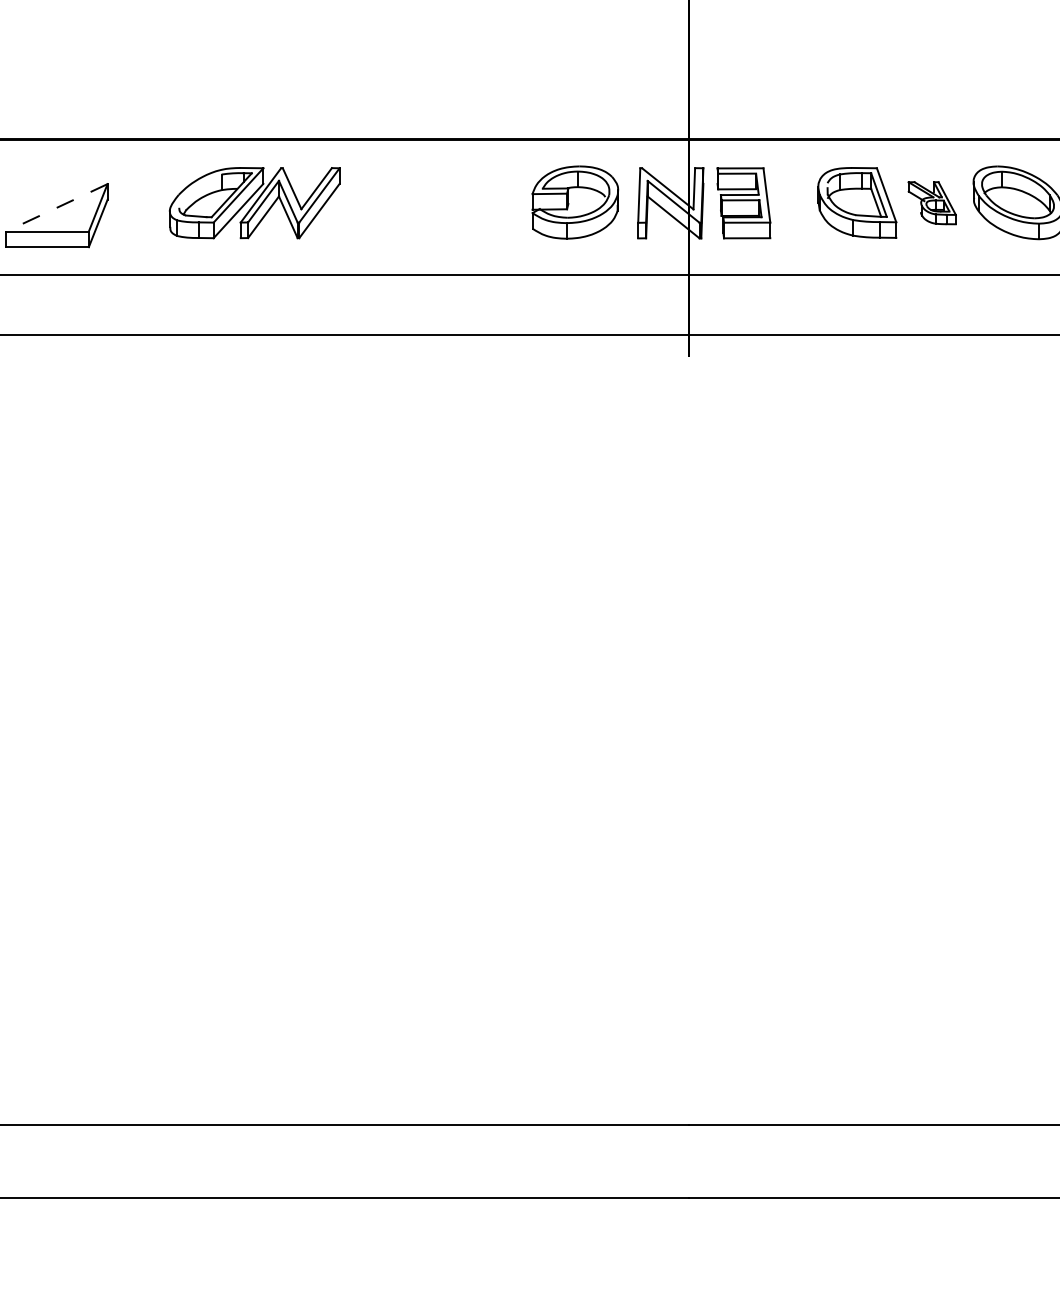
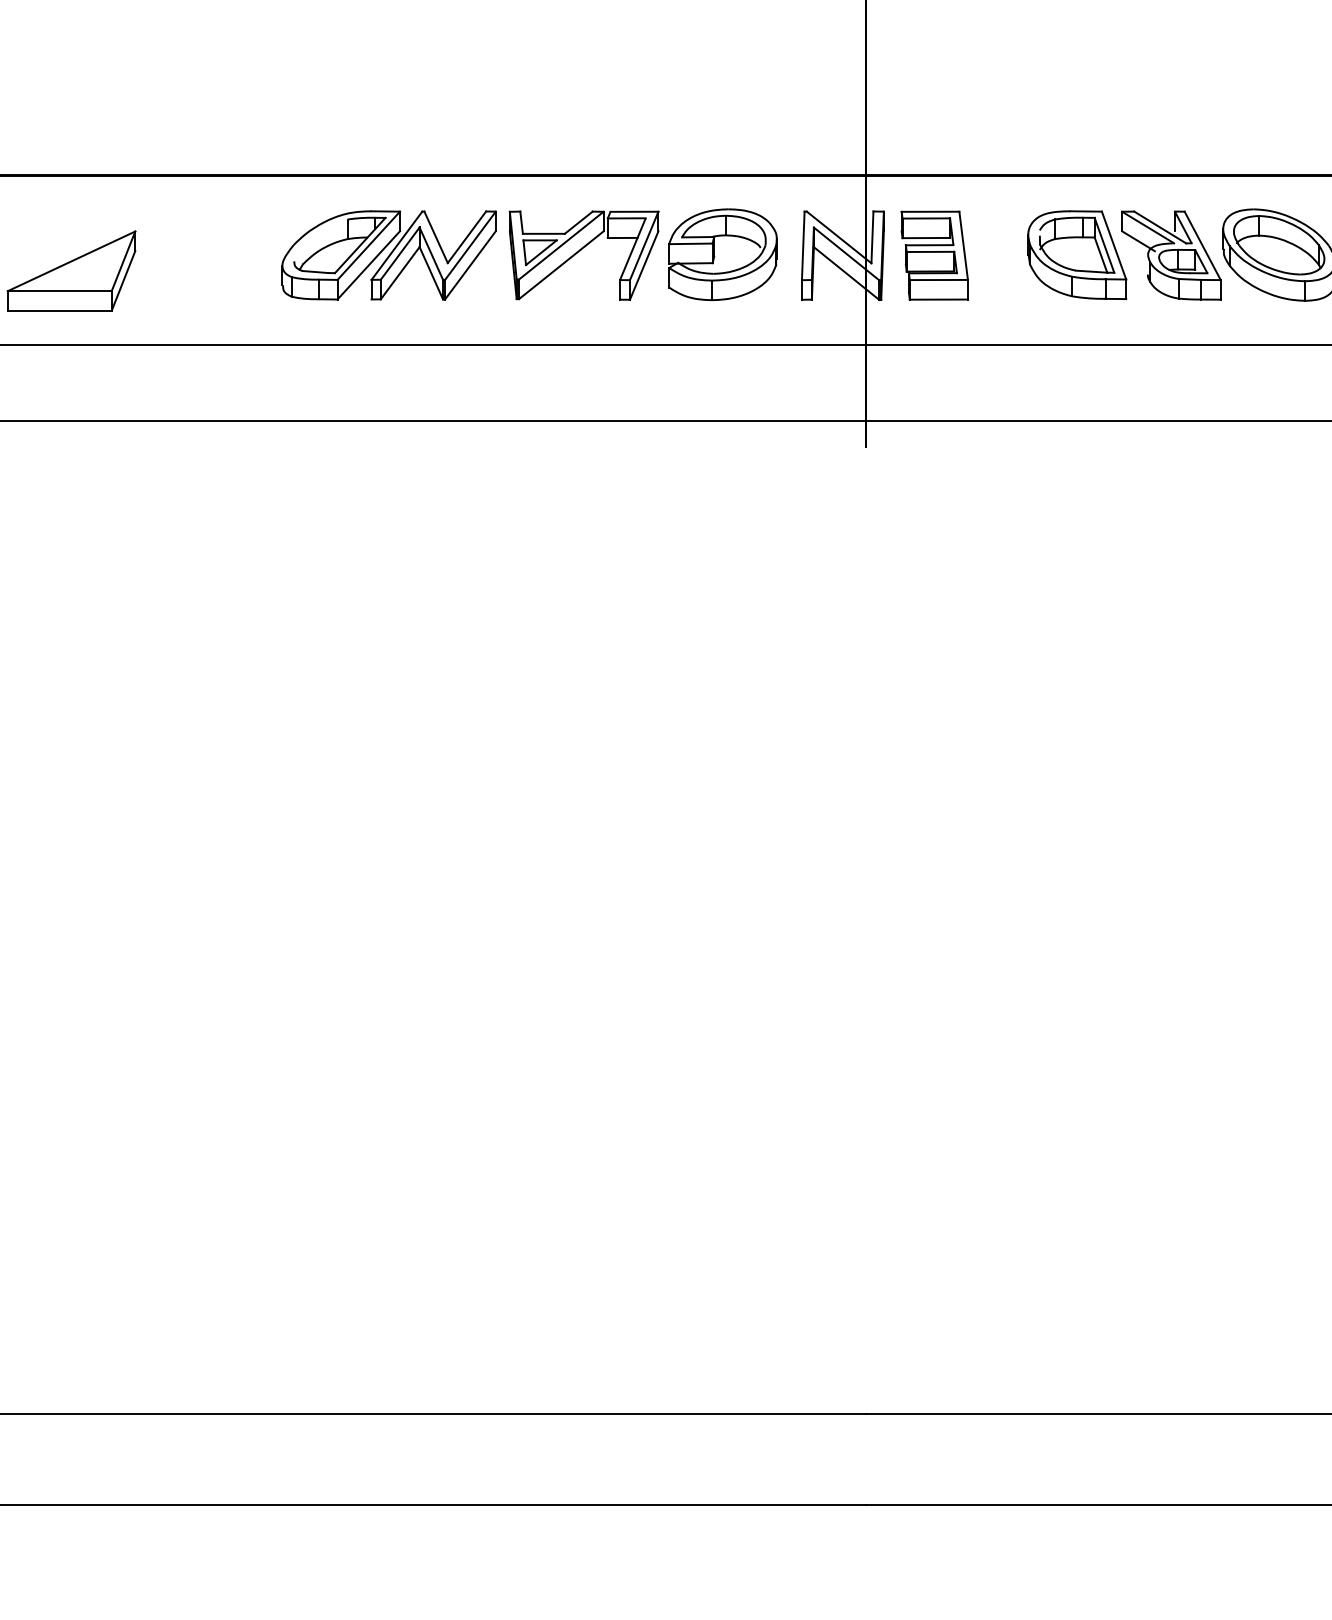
part: (254, 203) -> (388, 255), moved
part: (464, 203) -> (583, 255), added
part: (932, 203) -> (1171, 255), size x1.67
line: (56, 207) -> (71, 261), dashed -> solid

